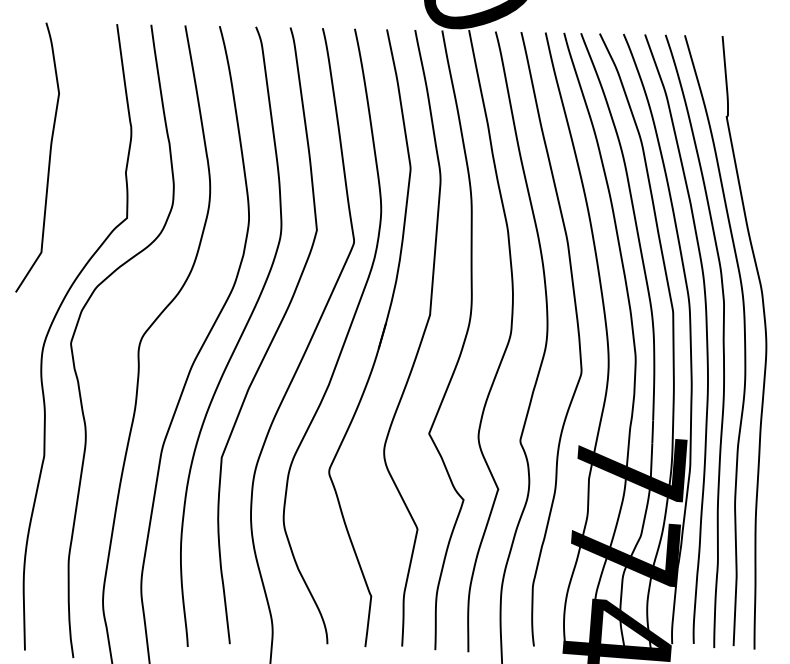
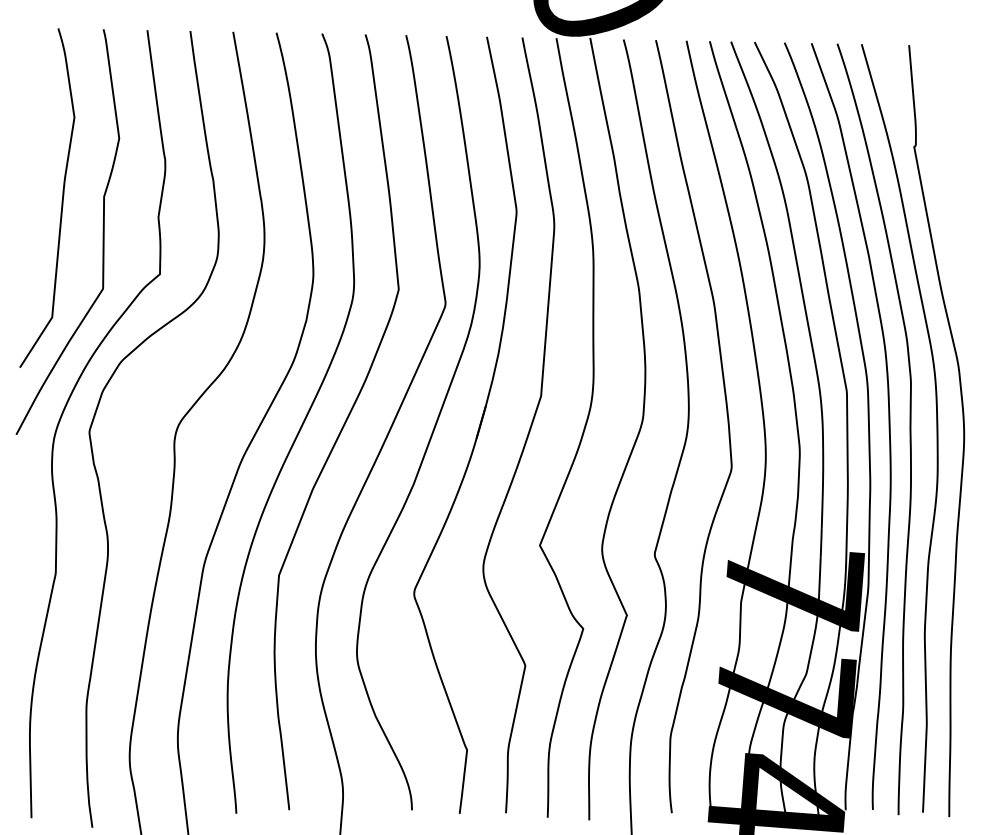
curve: (81, 184) -> (102, 231), added

